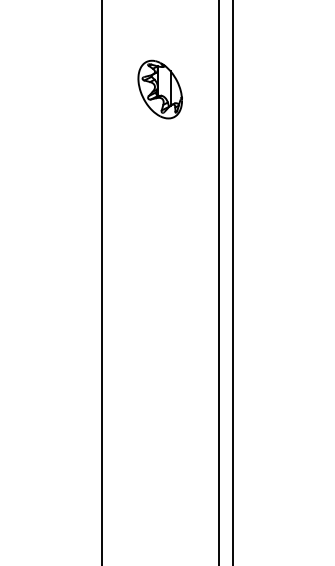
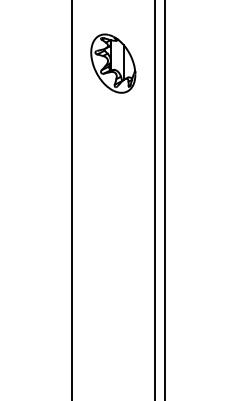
part: (160, 89) -> (113, 63), size x1.43

